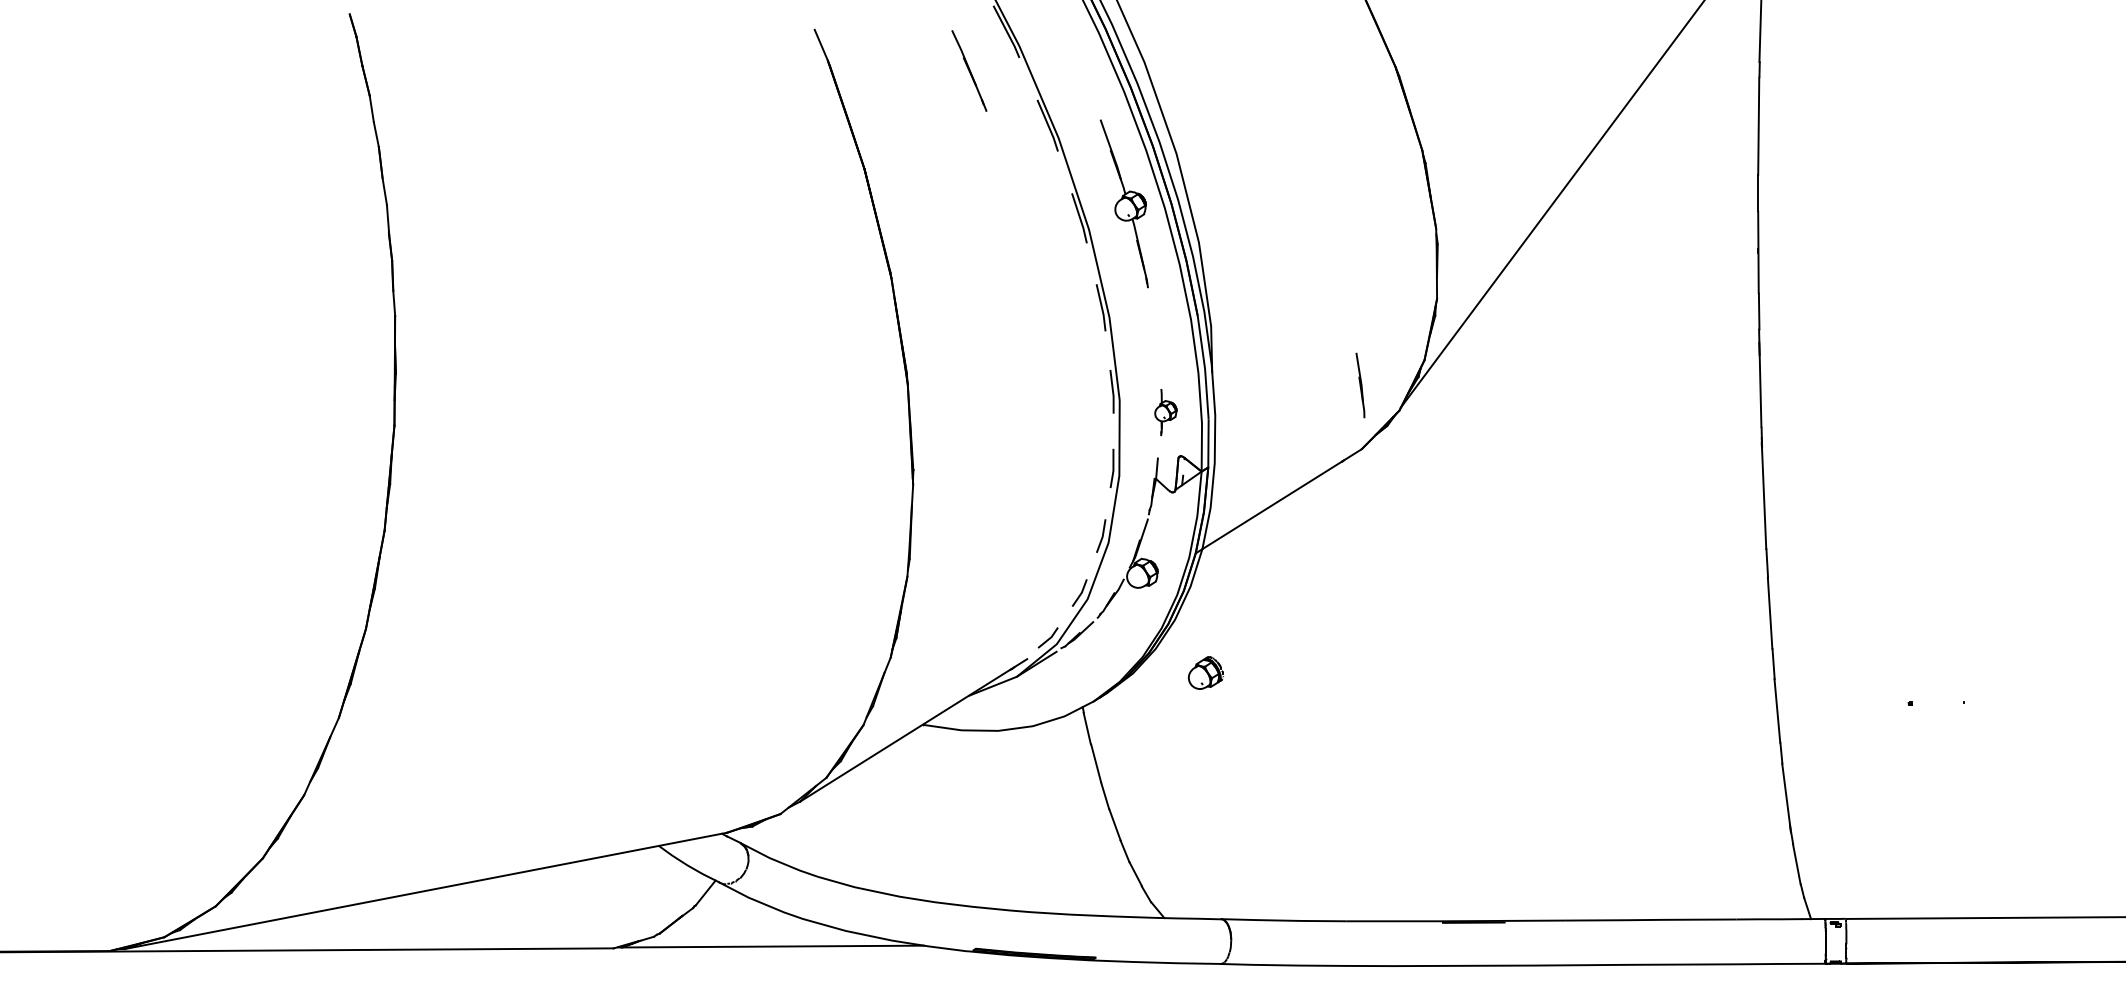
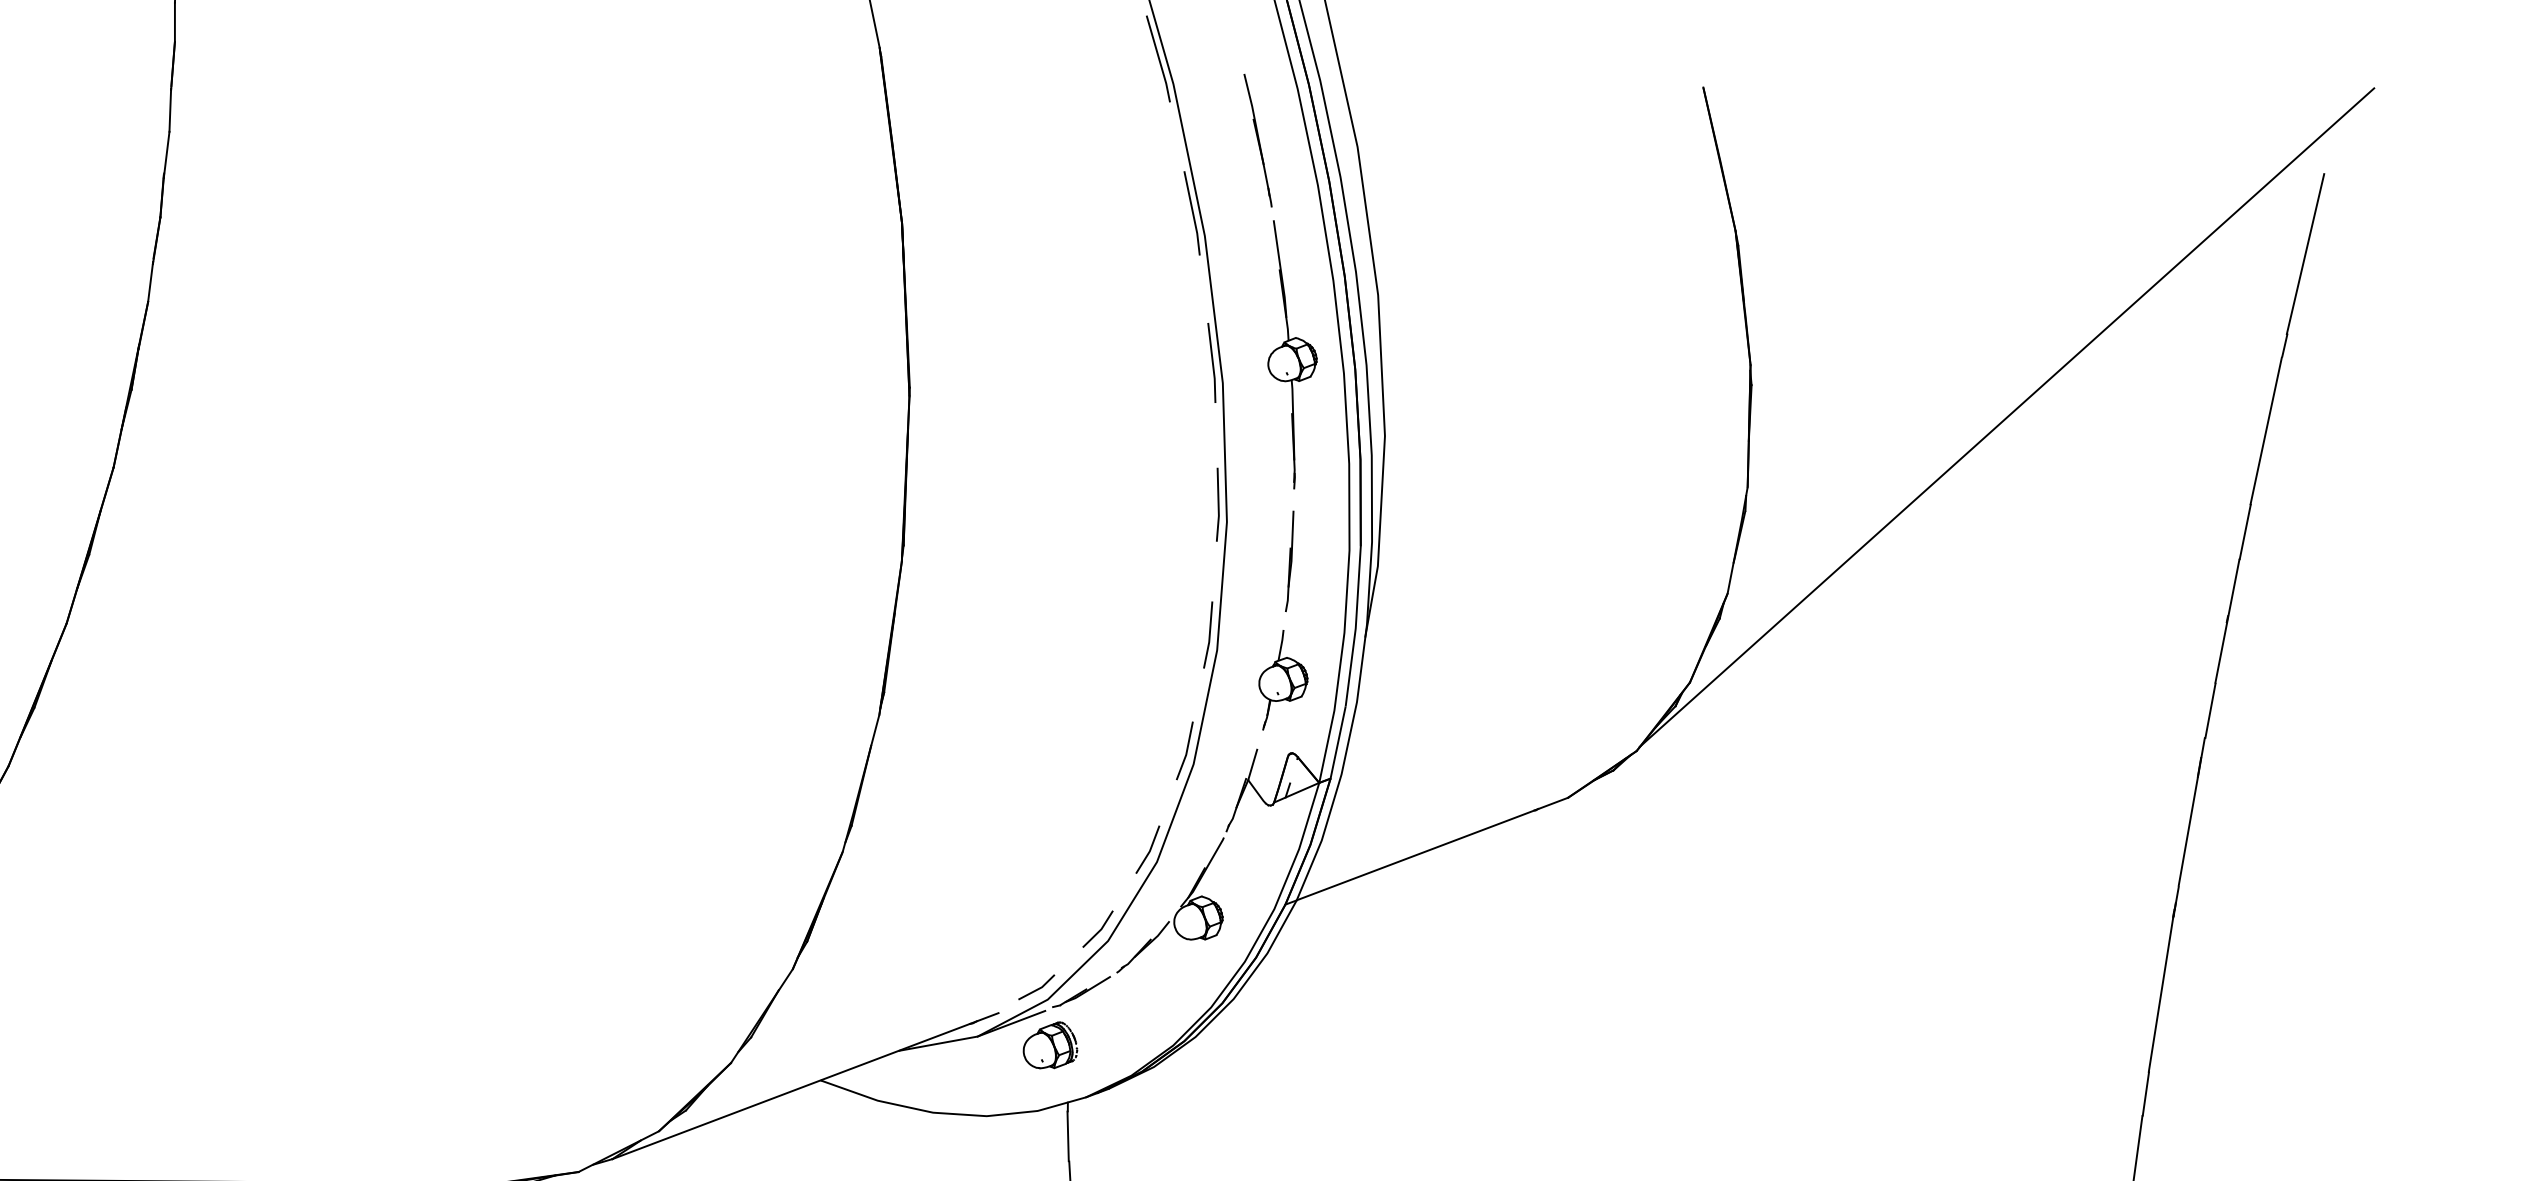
line: (969, 70) -> (1258, 139), moved
line: (1360, 385) -> (1289, 561), moved
part: (1165, 412) -> (1282, 682), size x1.43
part: (1205, 672) -> (1050, 1044), moved

